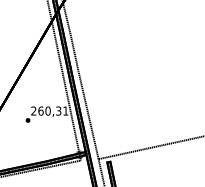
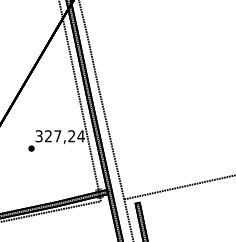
text: (49, 110) -> (59, 135), 260,31 -> 327,24

